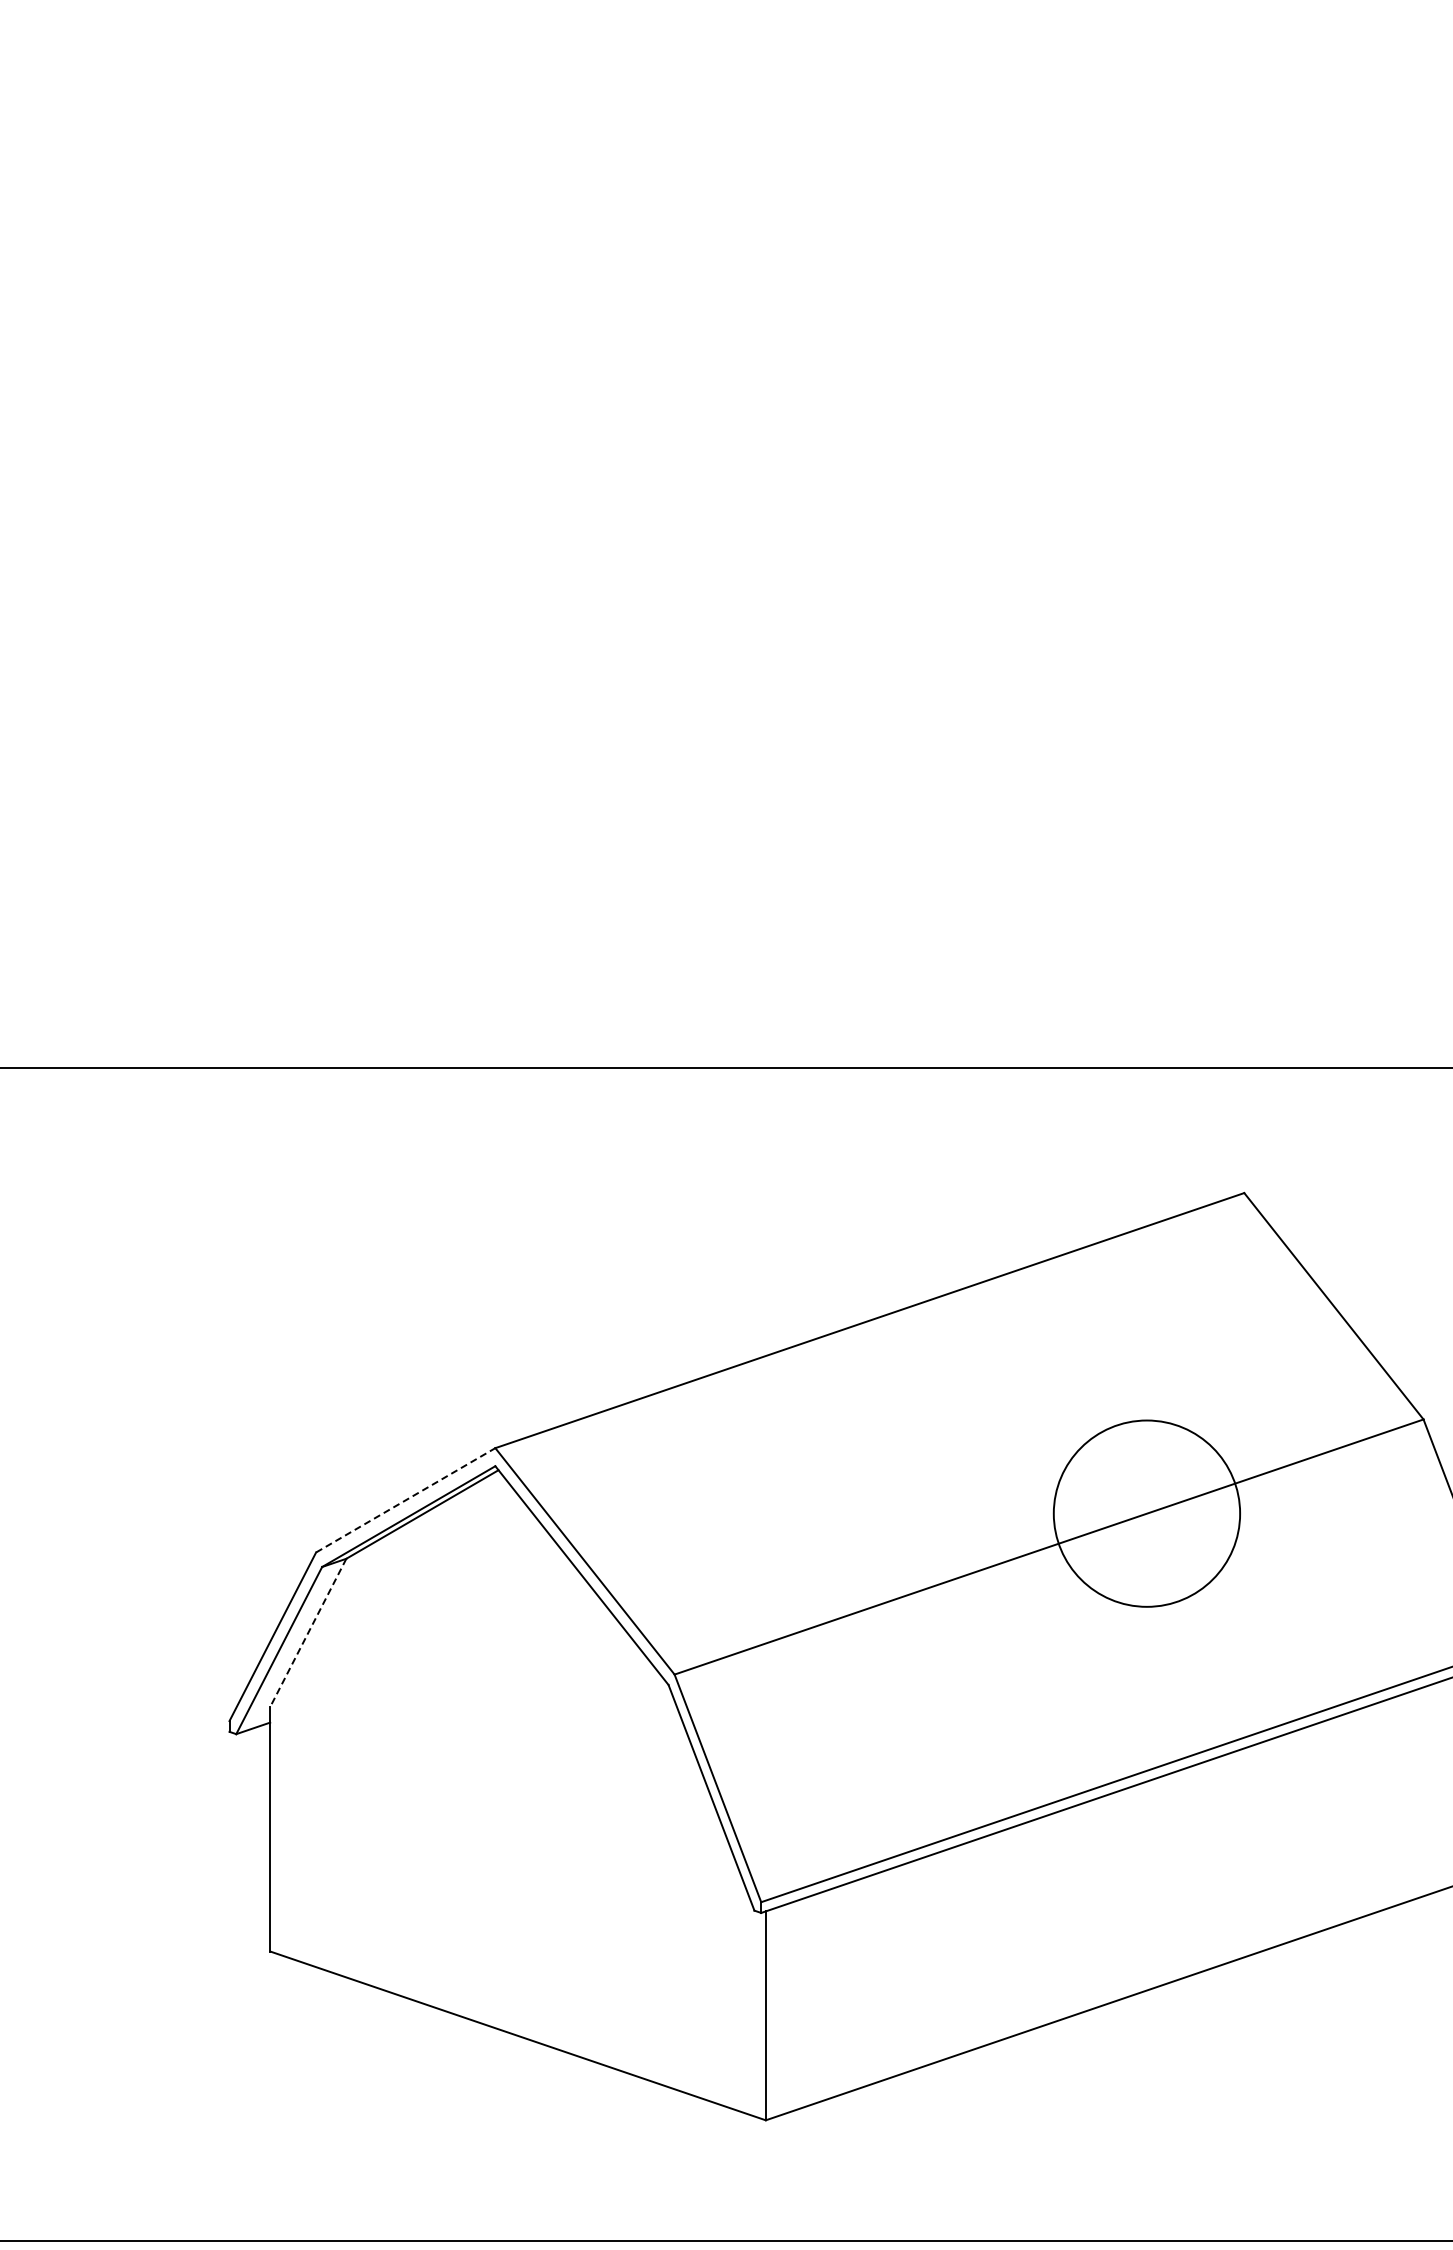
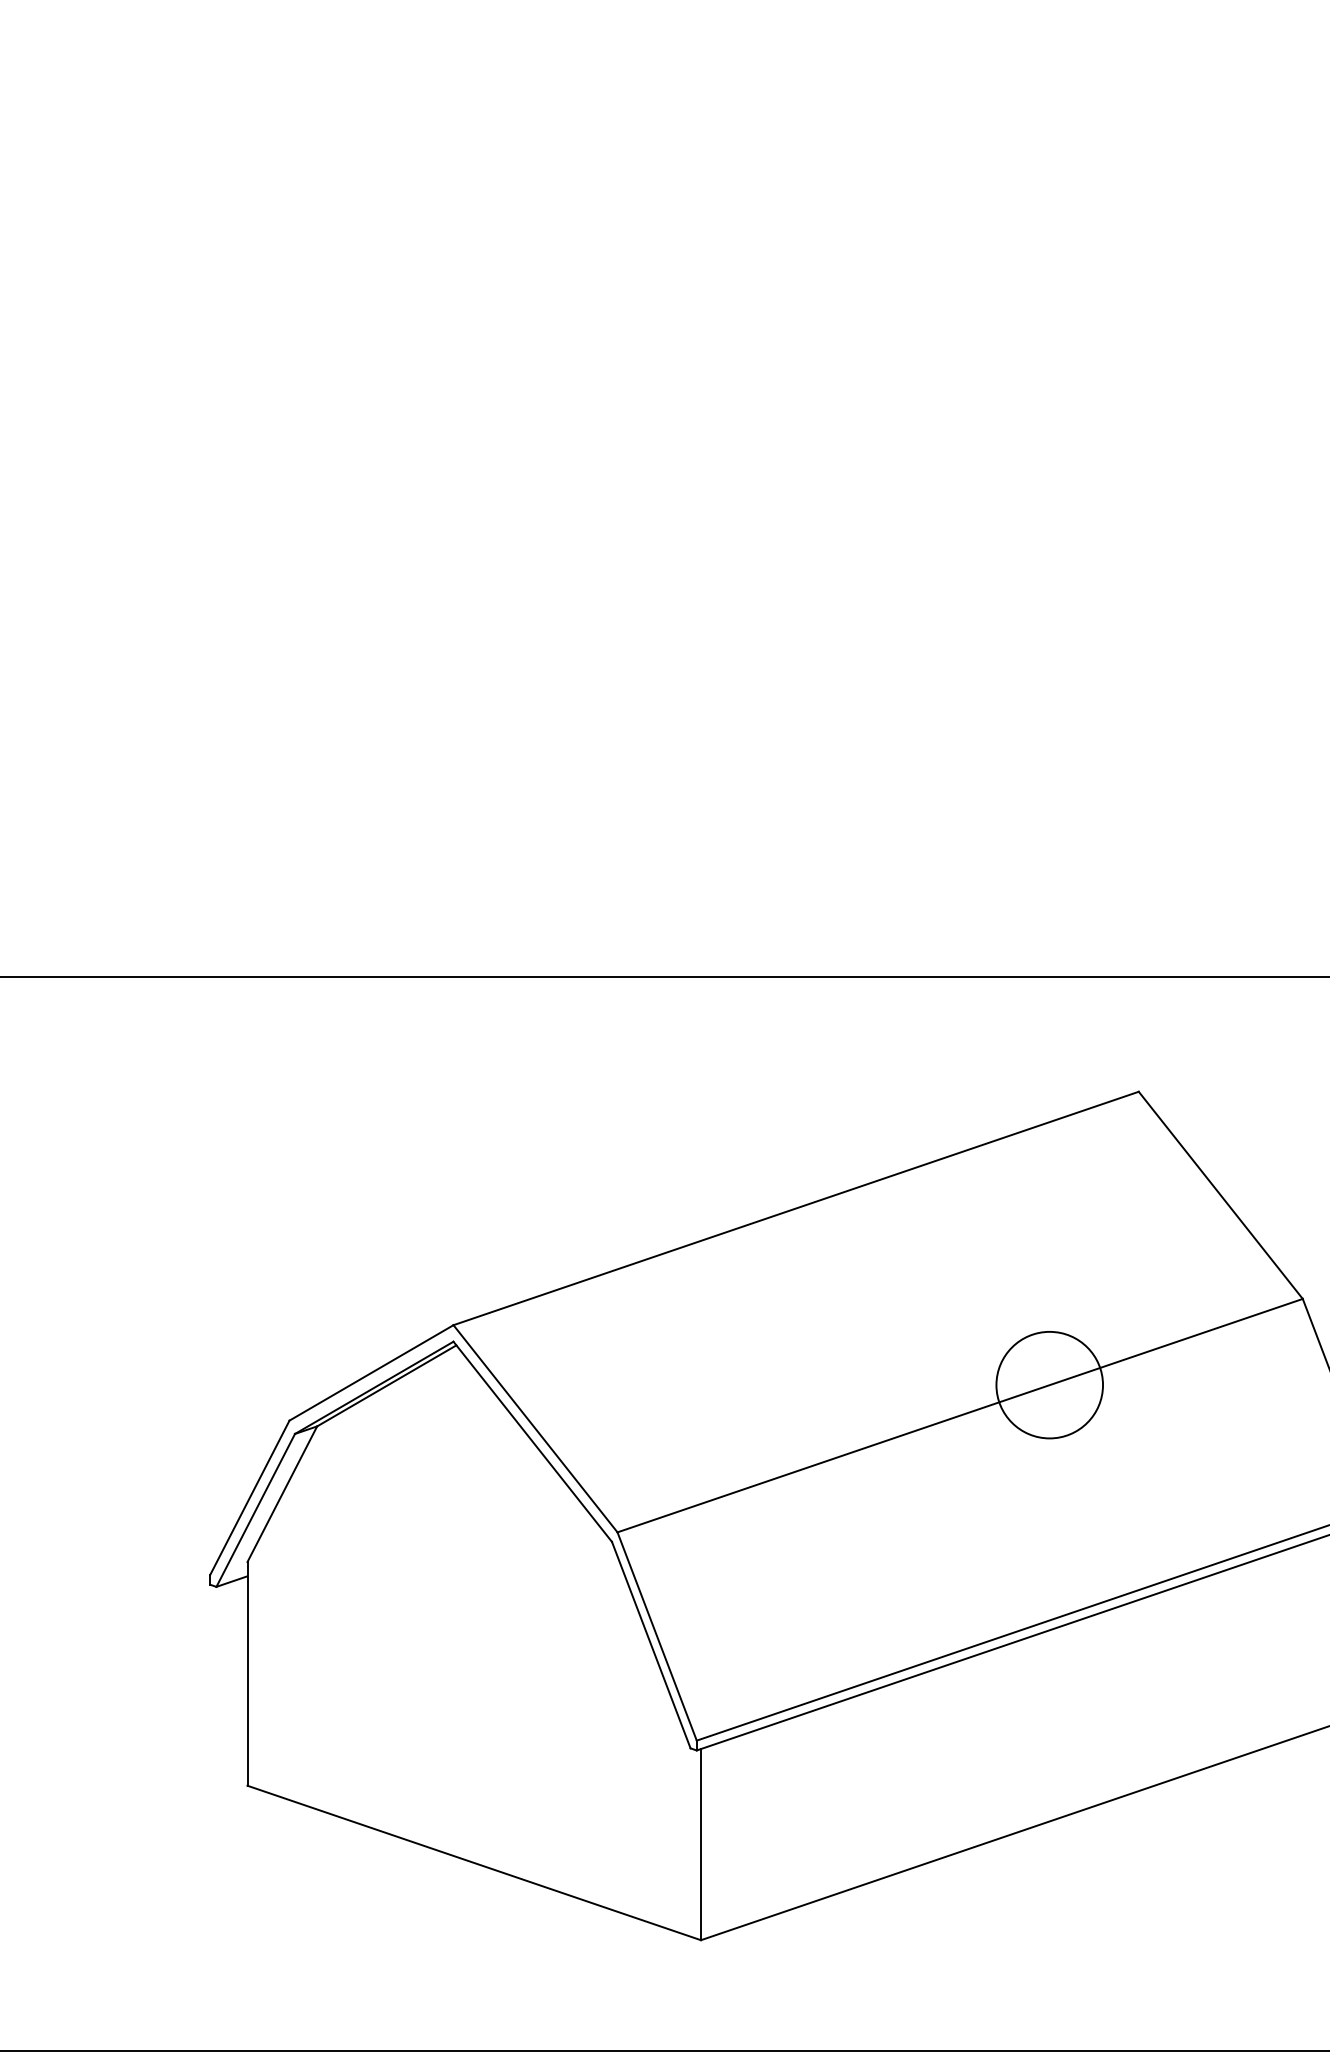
line: (405, 1500) -> (371, 1373), dashed -> solid
circle: (1146, 1513) -> (1049, 1384), size x0.62
line: (308, 1633) -> (282, 1494), dashed -> solid

